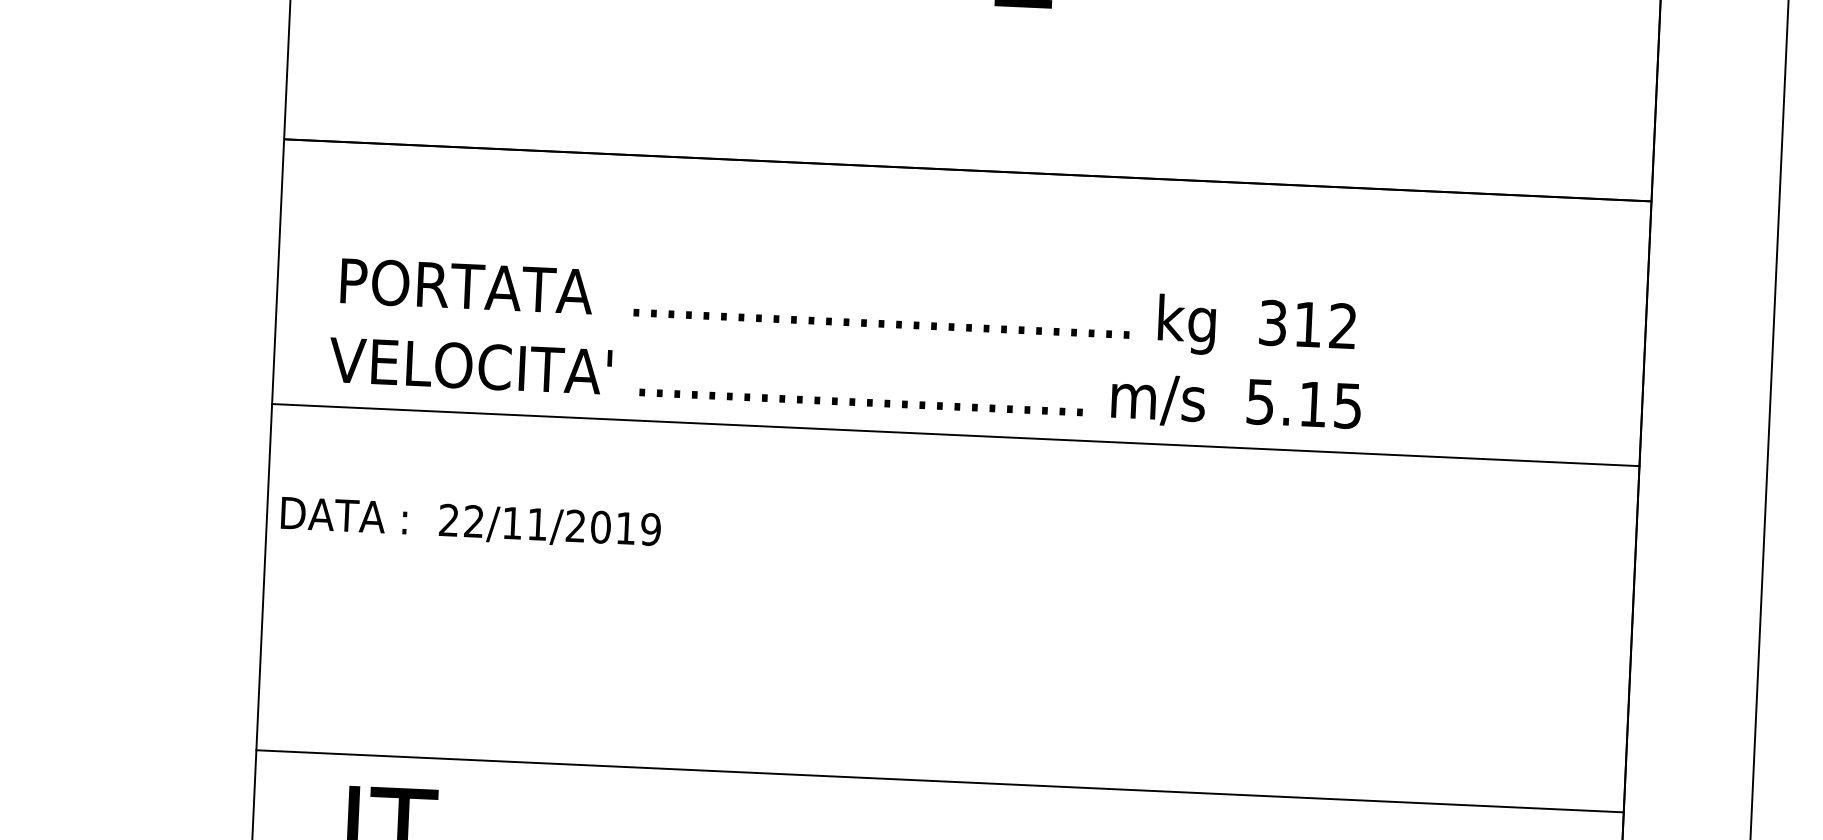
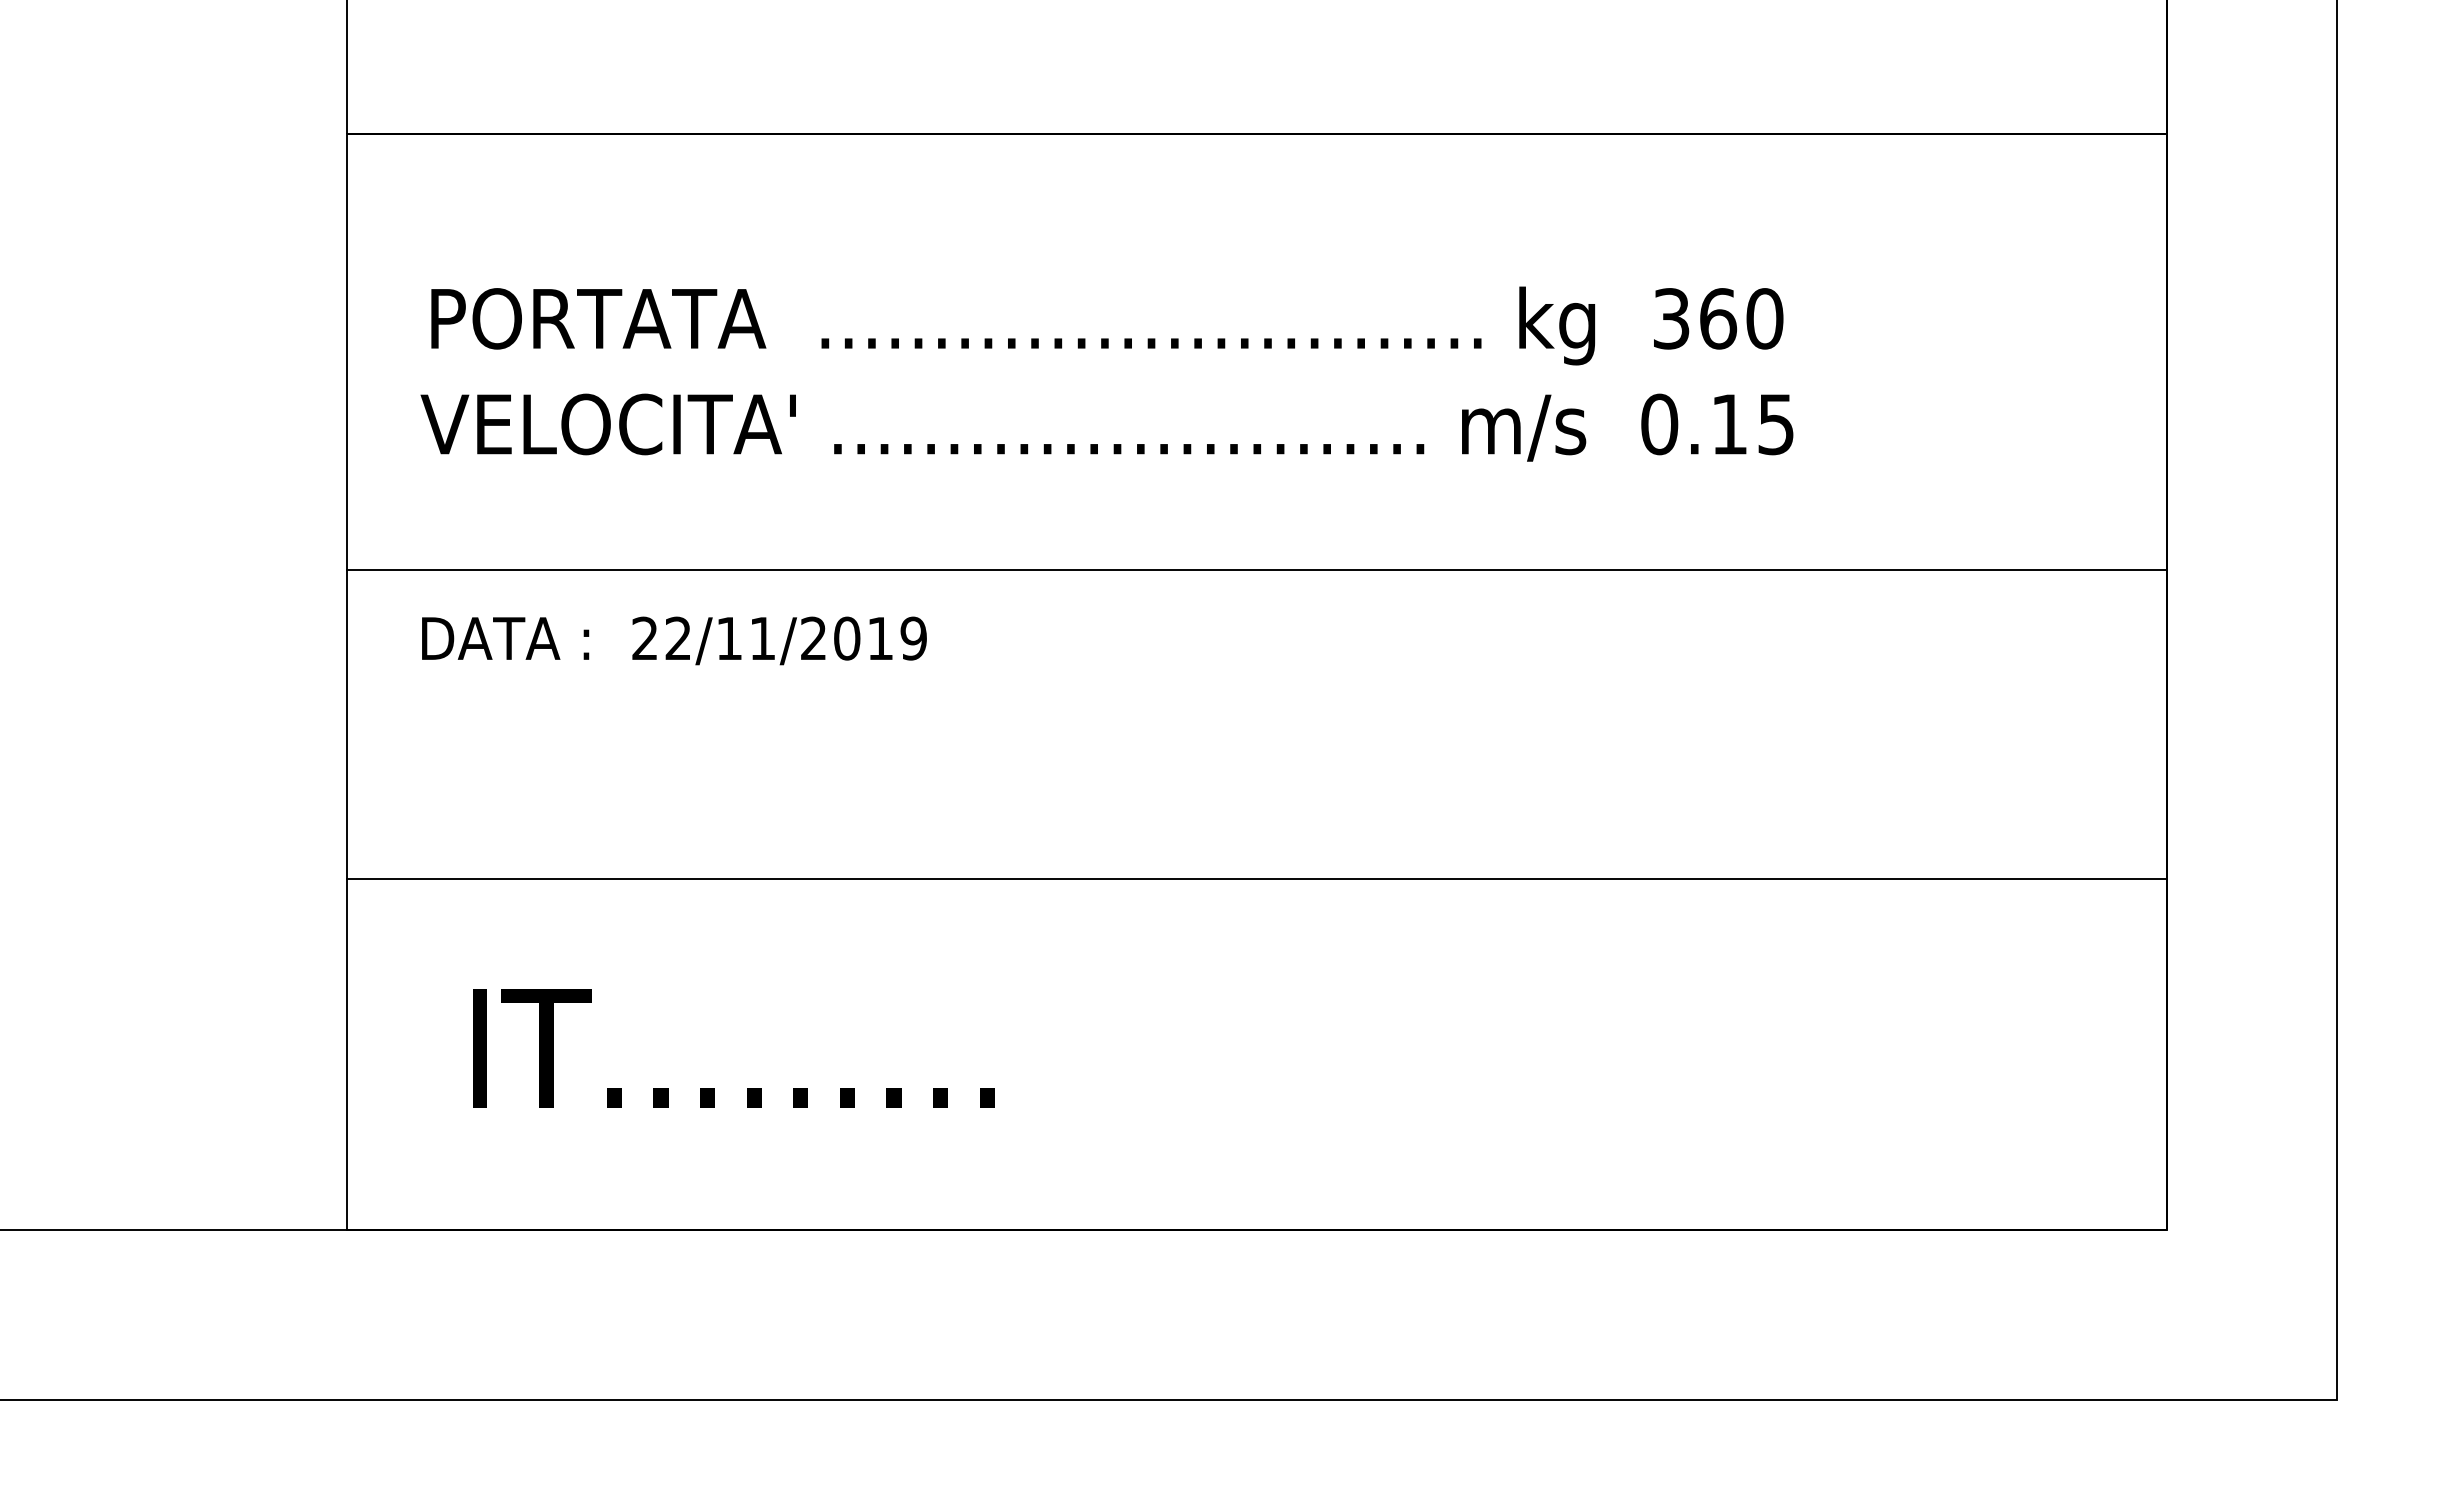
text: (1325, 325) -> (1741, 318), 312 -> 360
text: (1260, 402) -> (1659, 424), 5.15 -> 0.15
line: (955, 434) -> (1256, 569), moved
text: (471, 522) -> (674, 640), moved
line: (939, 781) -> (1256, 879), moved

